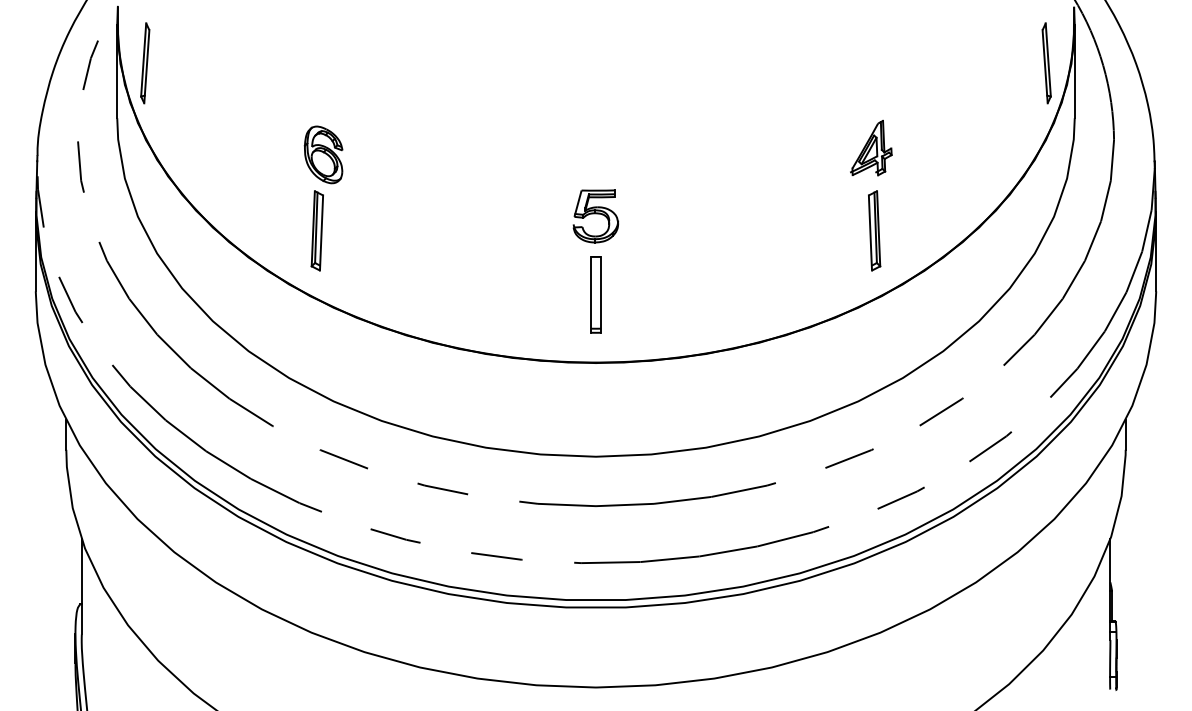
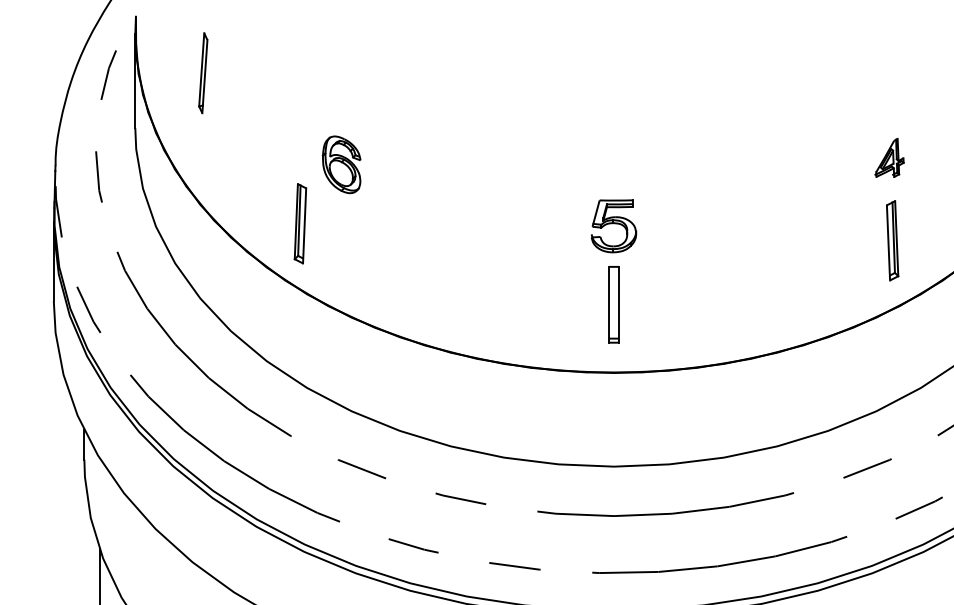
part: (145, 63) -> (203, 73), moved
part: (871, 147) -> (889, 157), size x0.7
part: (316, 230) -> (299, 223), moved

